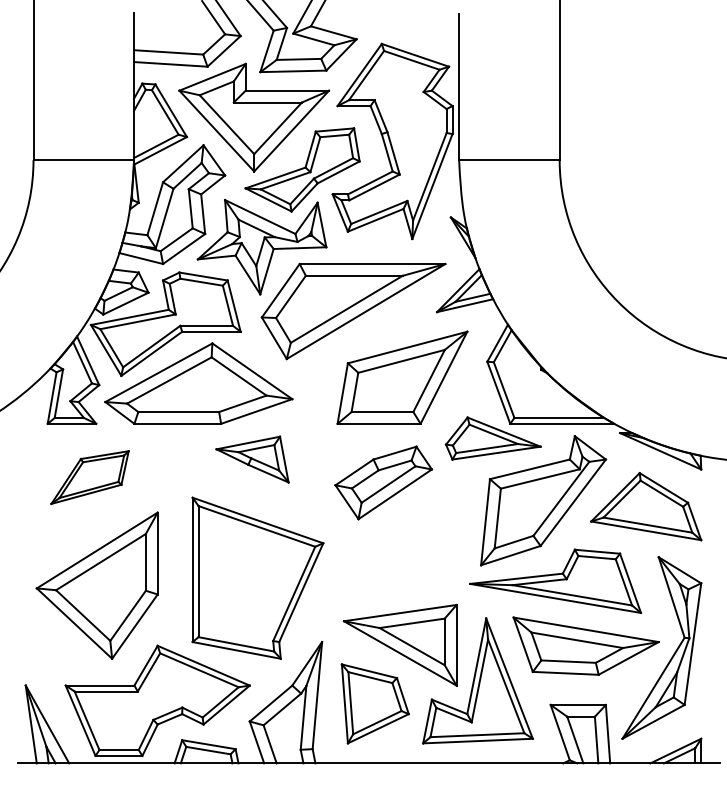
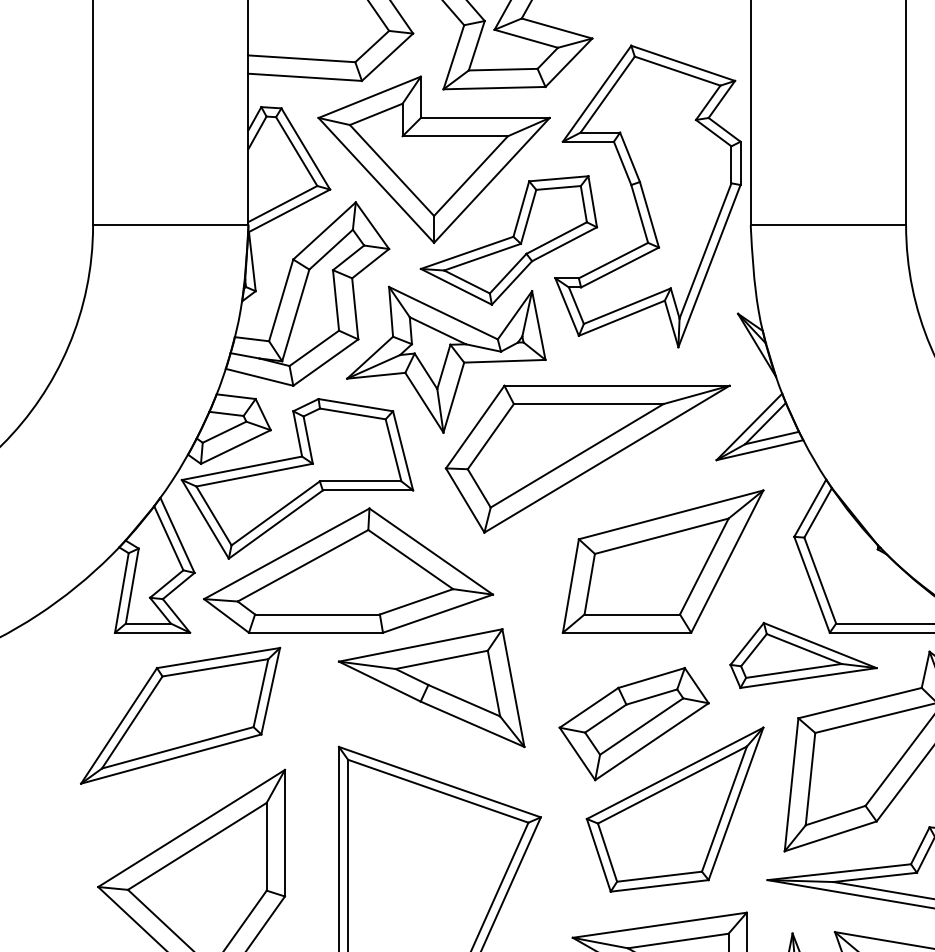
part: (252, 459) -> (431, 687), size x1.67
part: (89, 477) -> (179, 715), size x1.67
part: (410, 538) -> (675, 809), added

